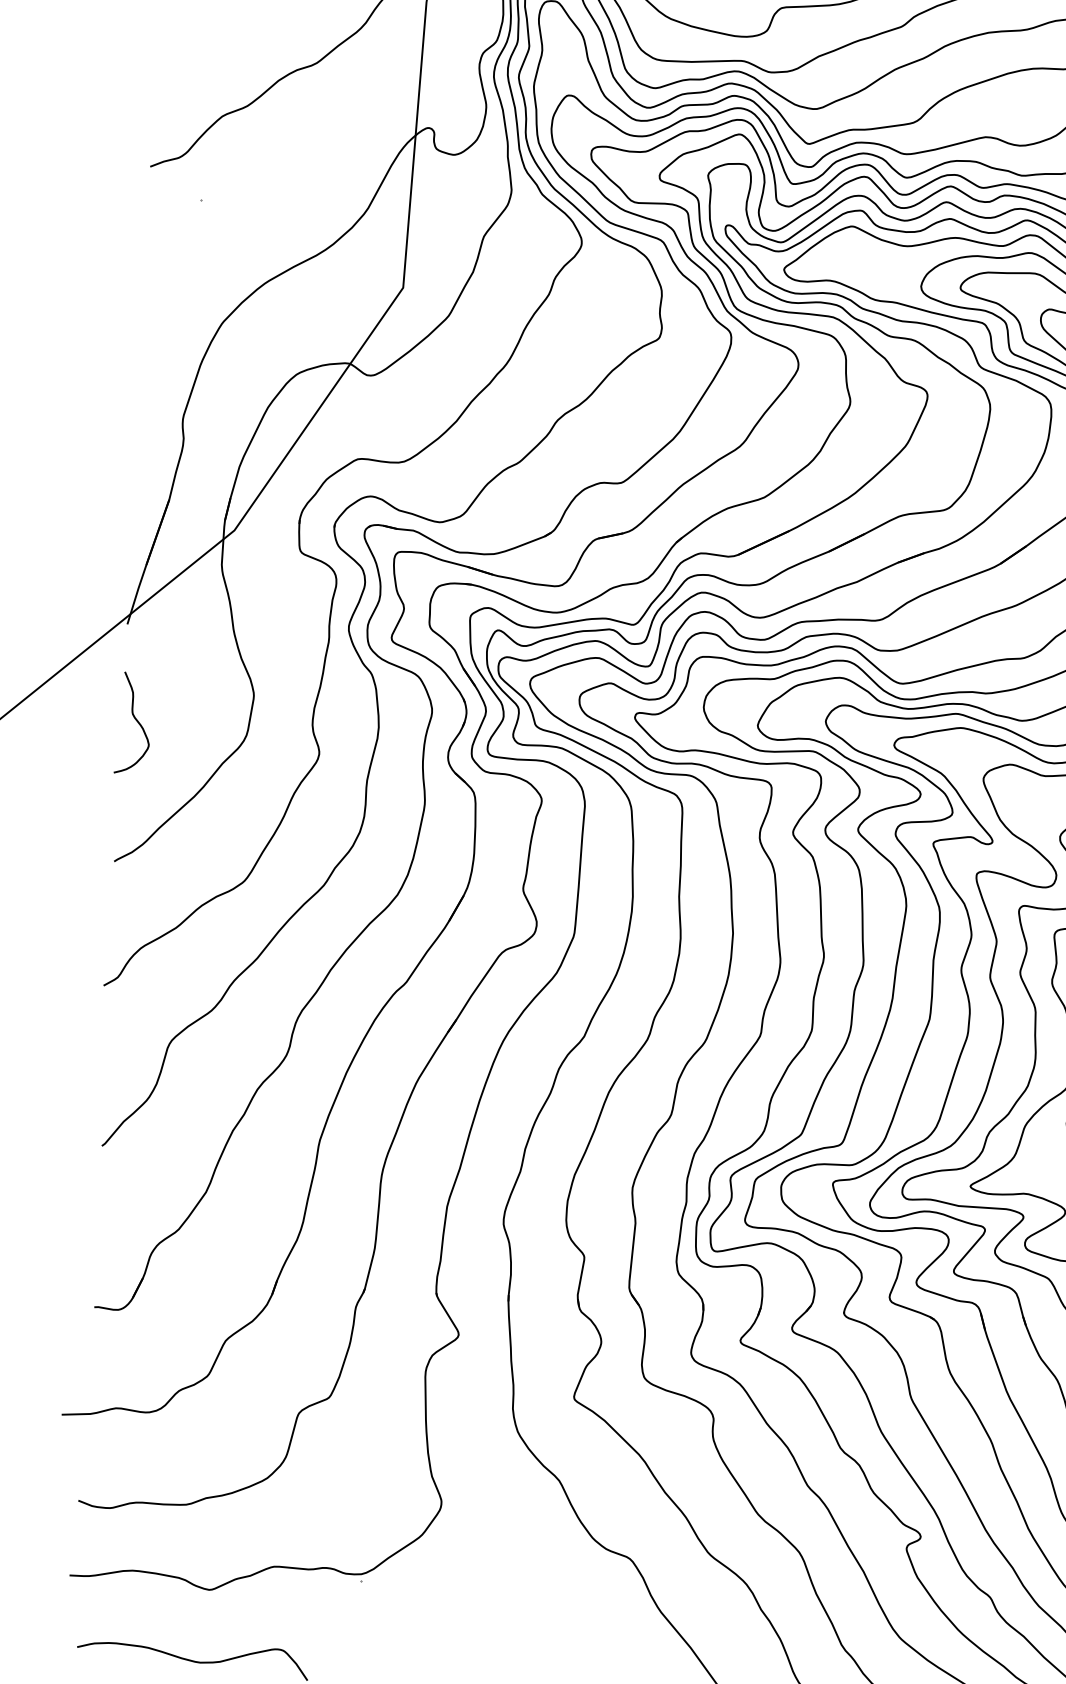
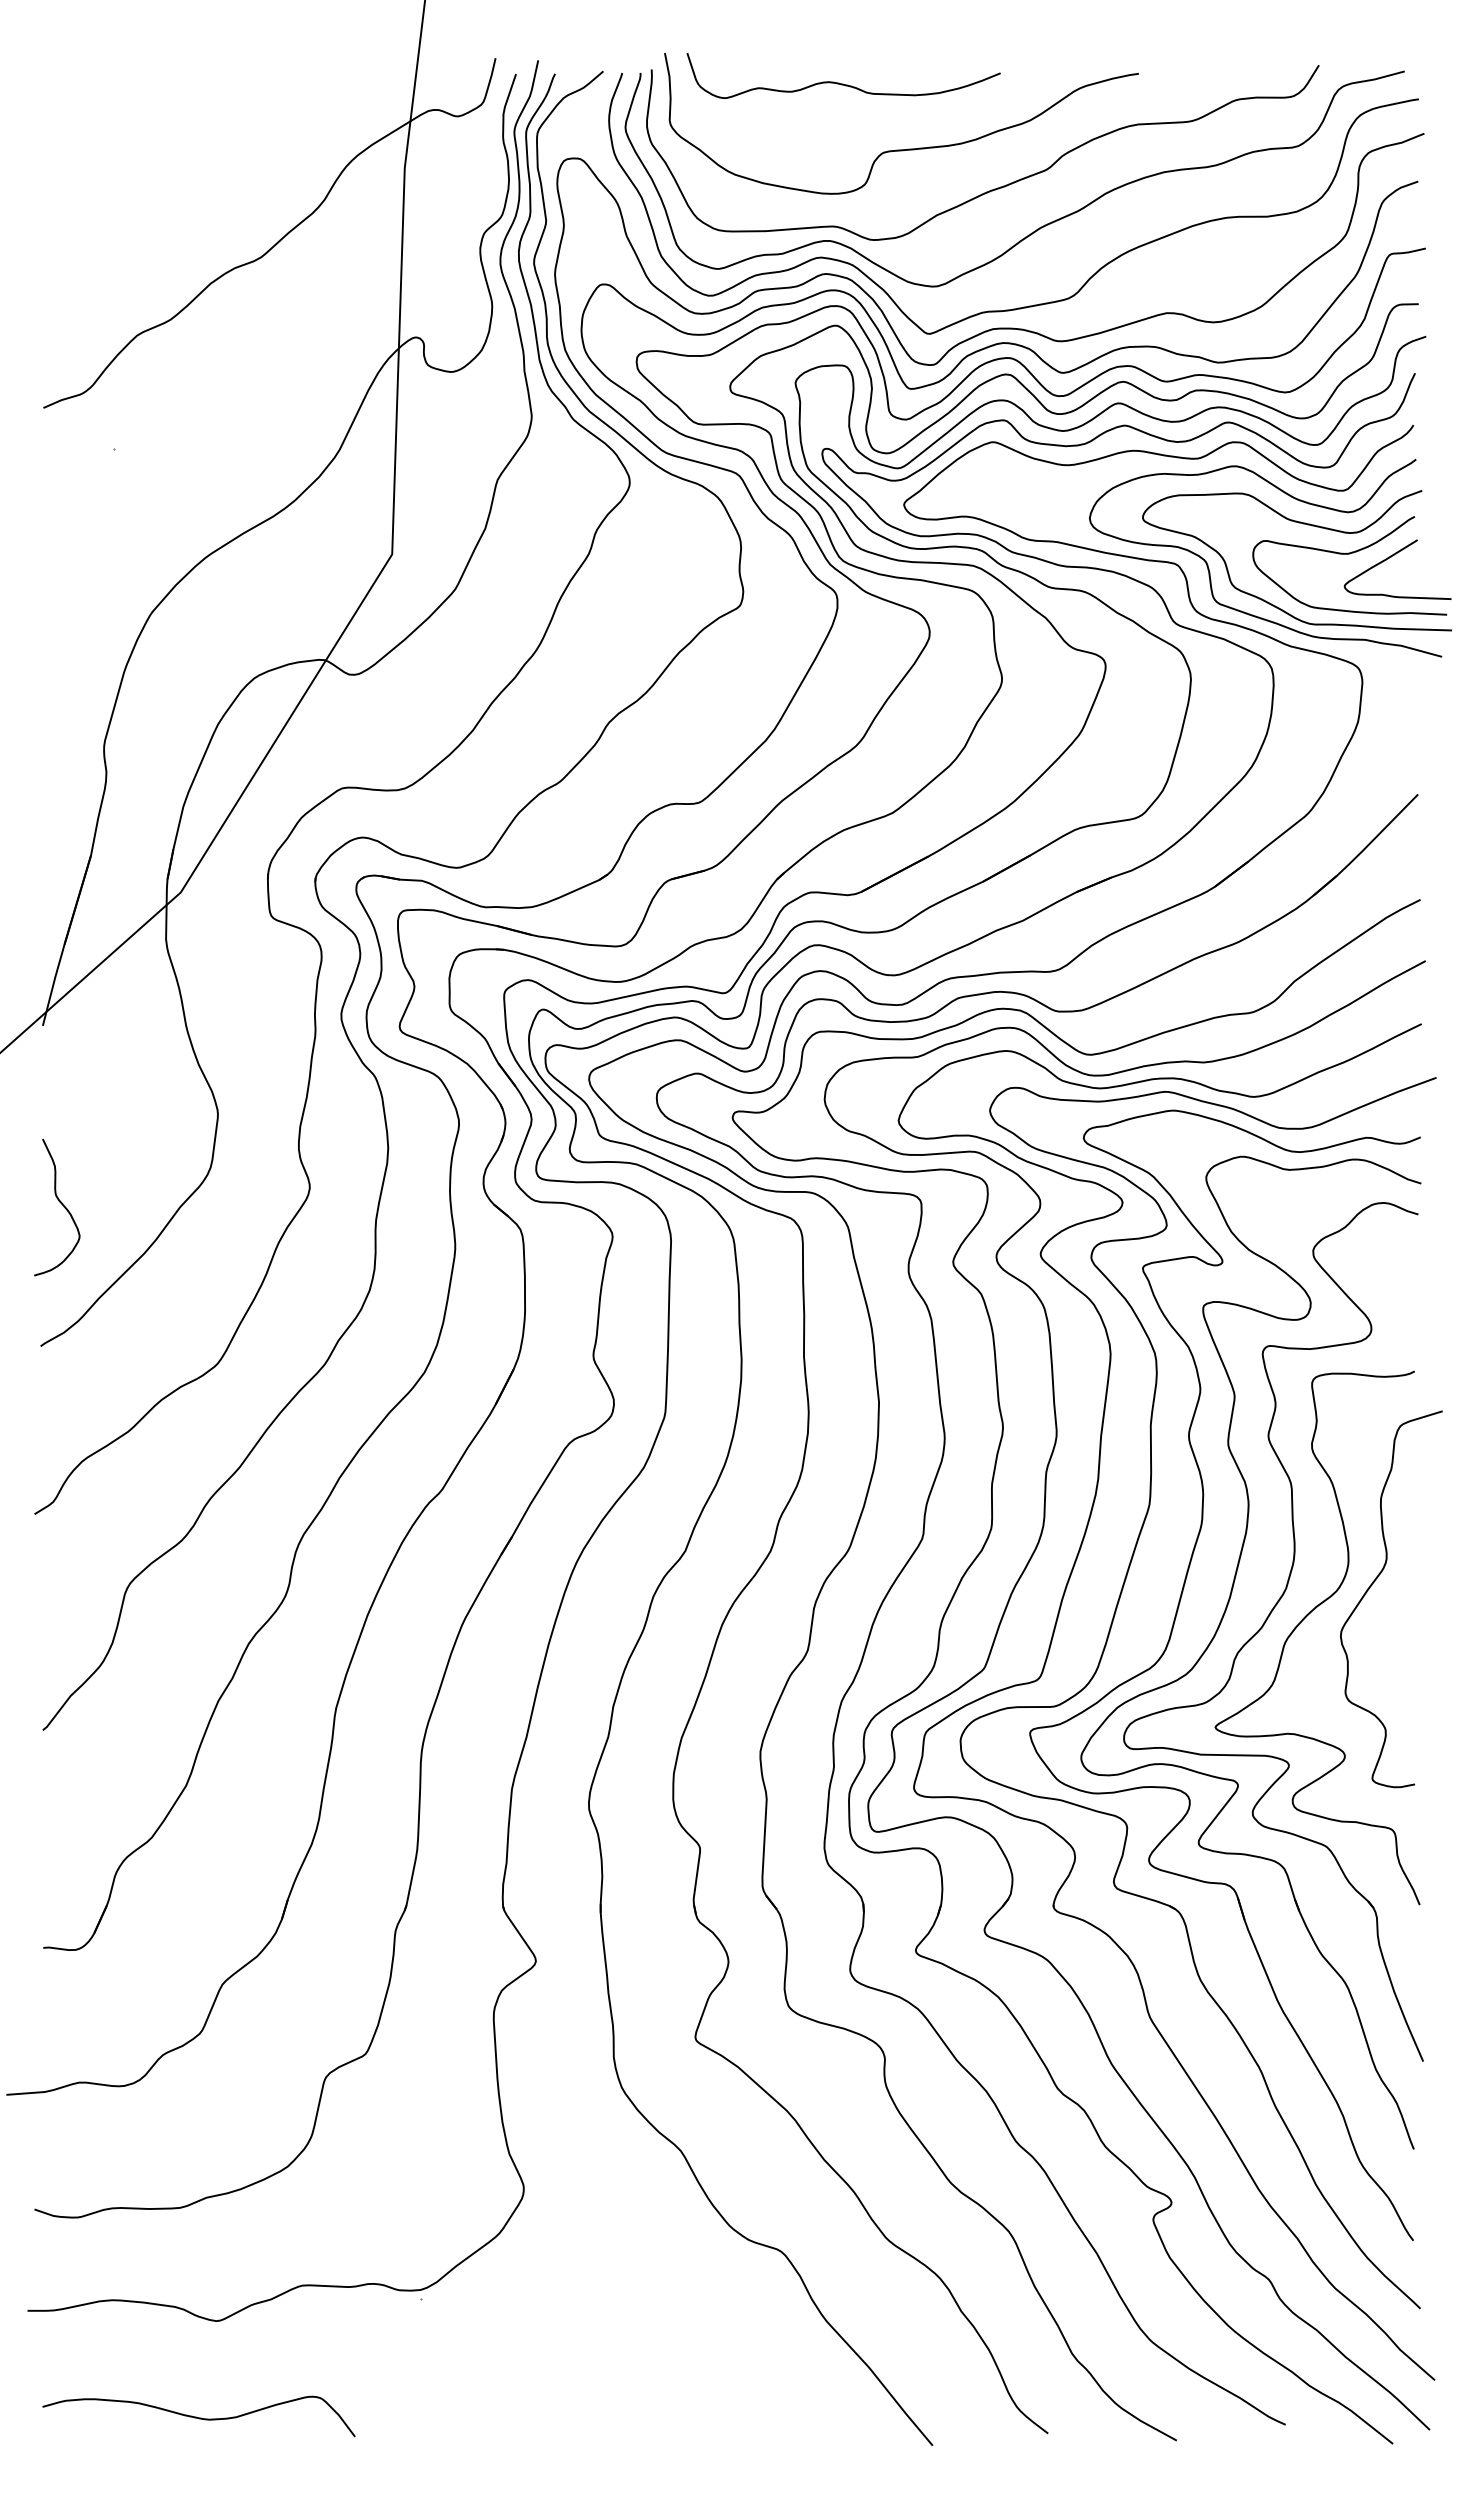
curve: (135, 720) -> (60, 1203), moved

